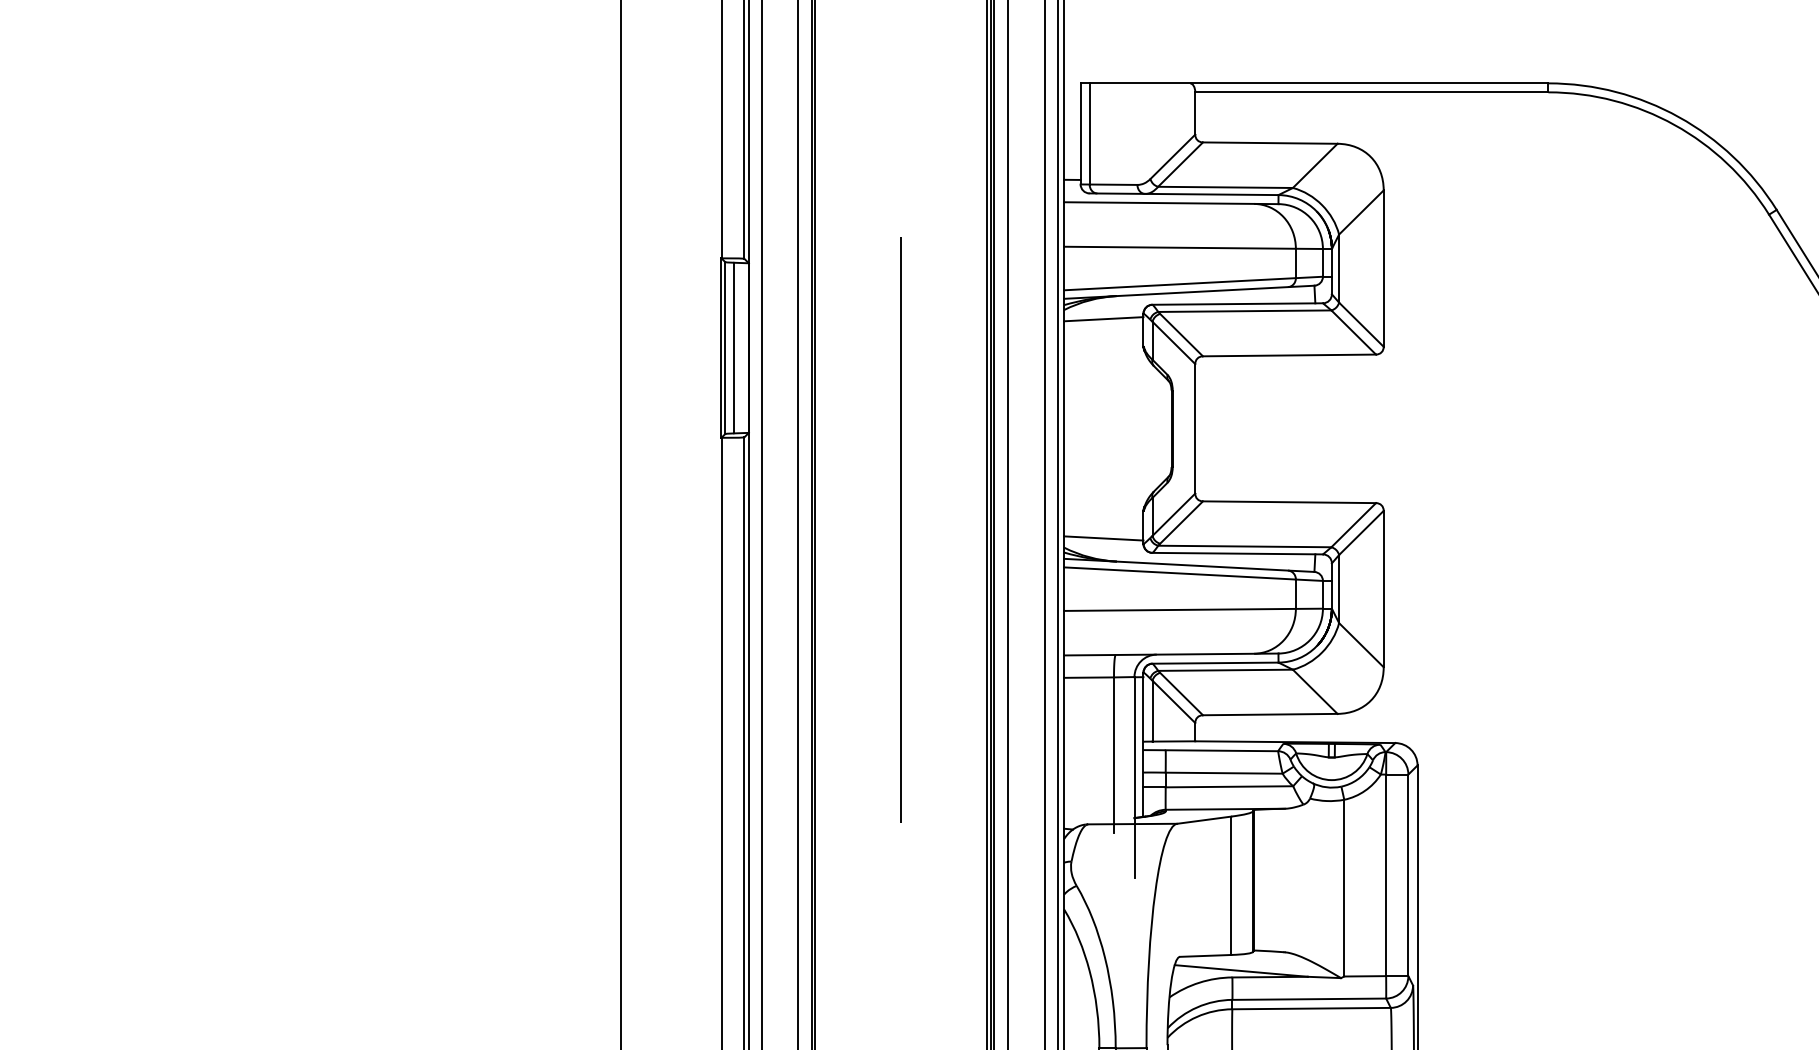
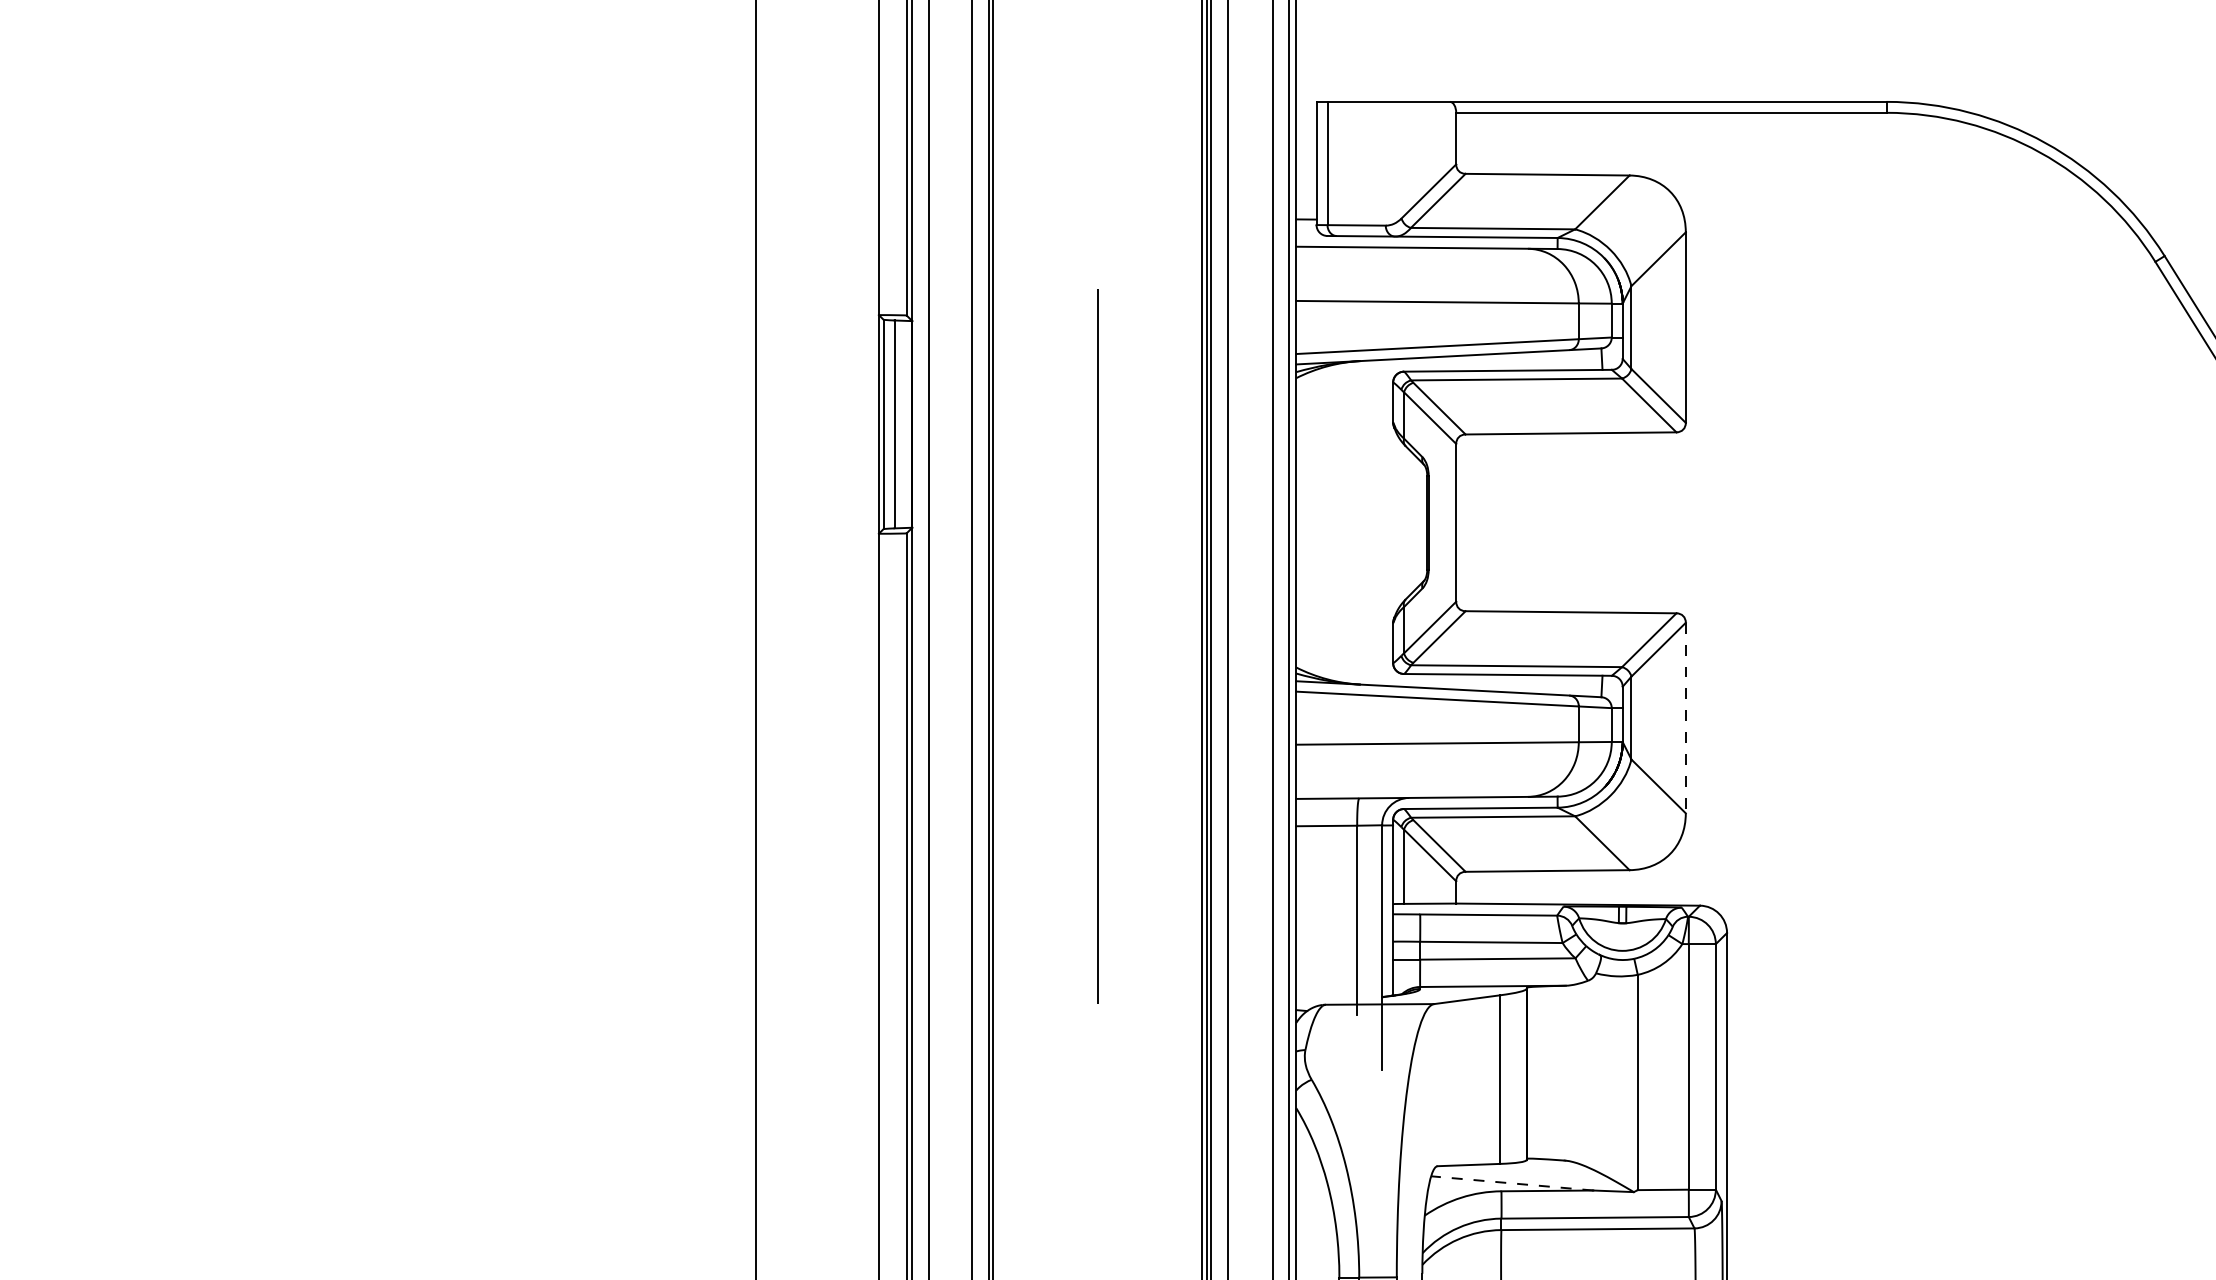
line: (1103, 318) -> (1344, 388), removed
line: (1103, 537) -> (1344, 655), removed
line: (1383, 589) -> (1685, 718), solid -> dashed
line: (1240, 971) -> (1511, 1183), solid -> dashed

